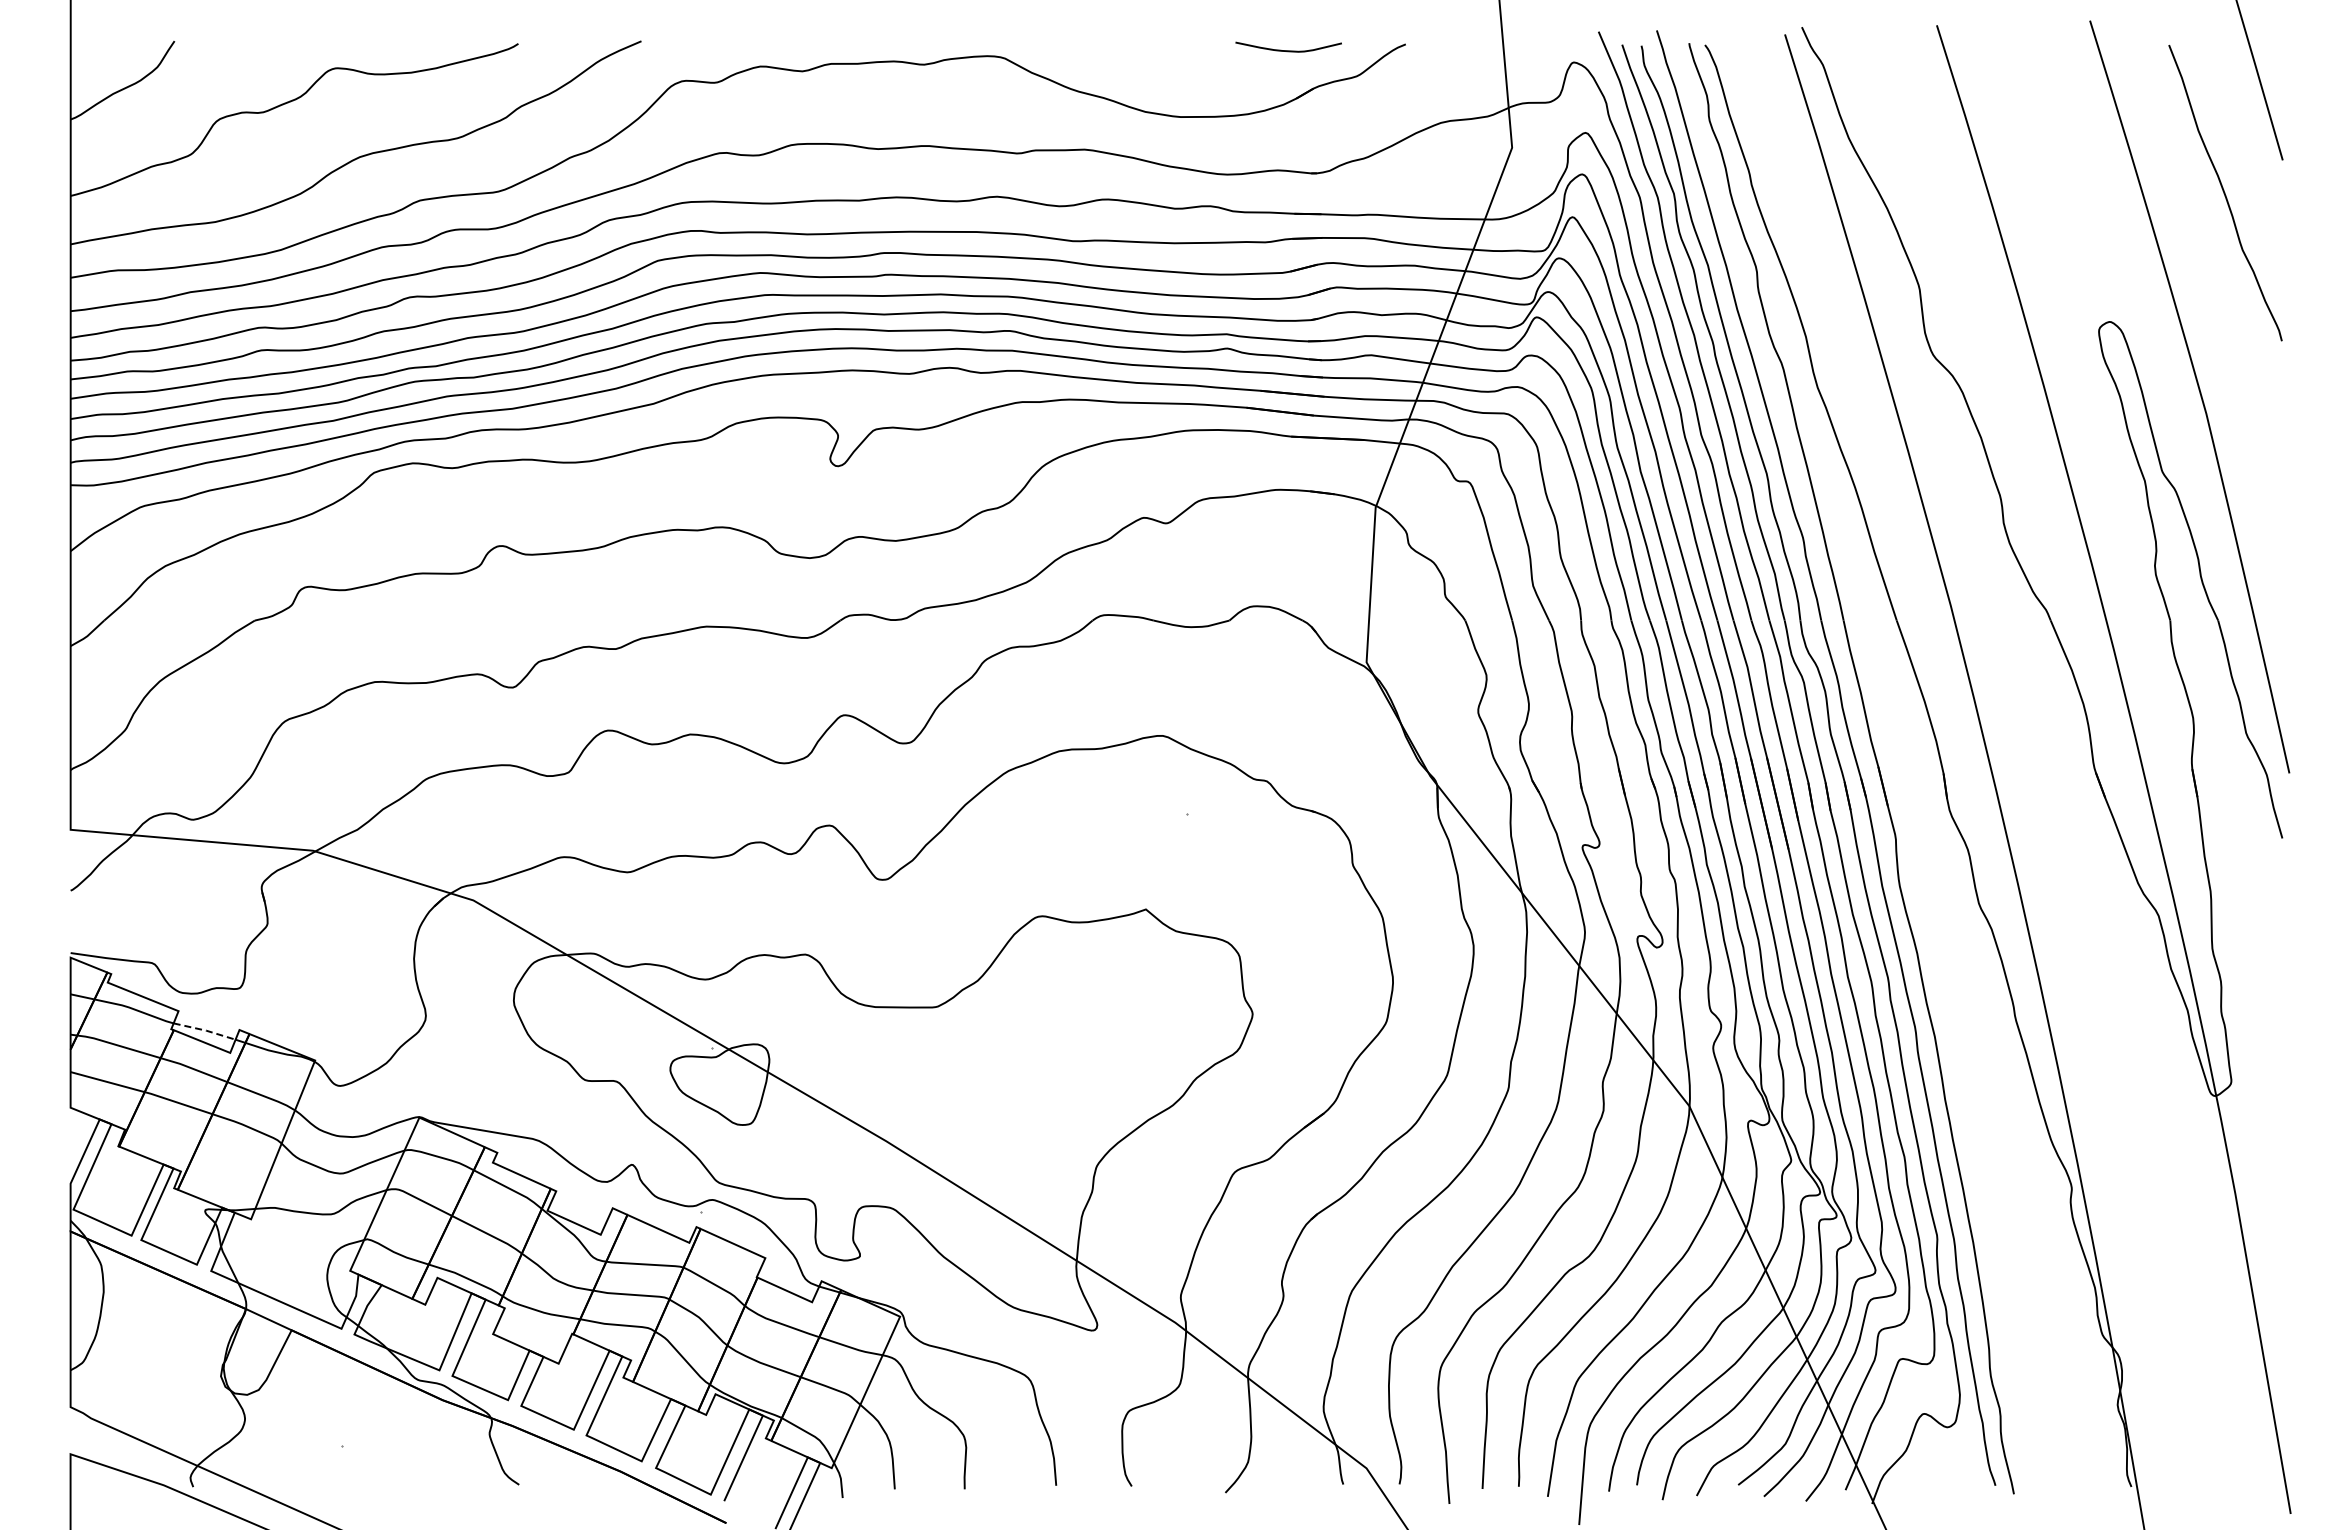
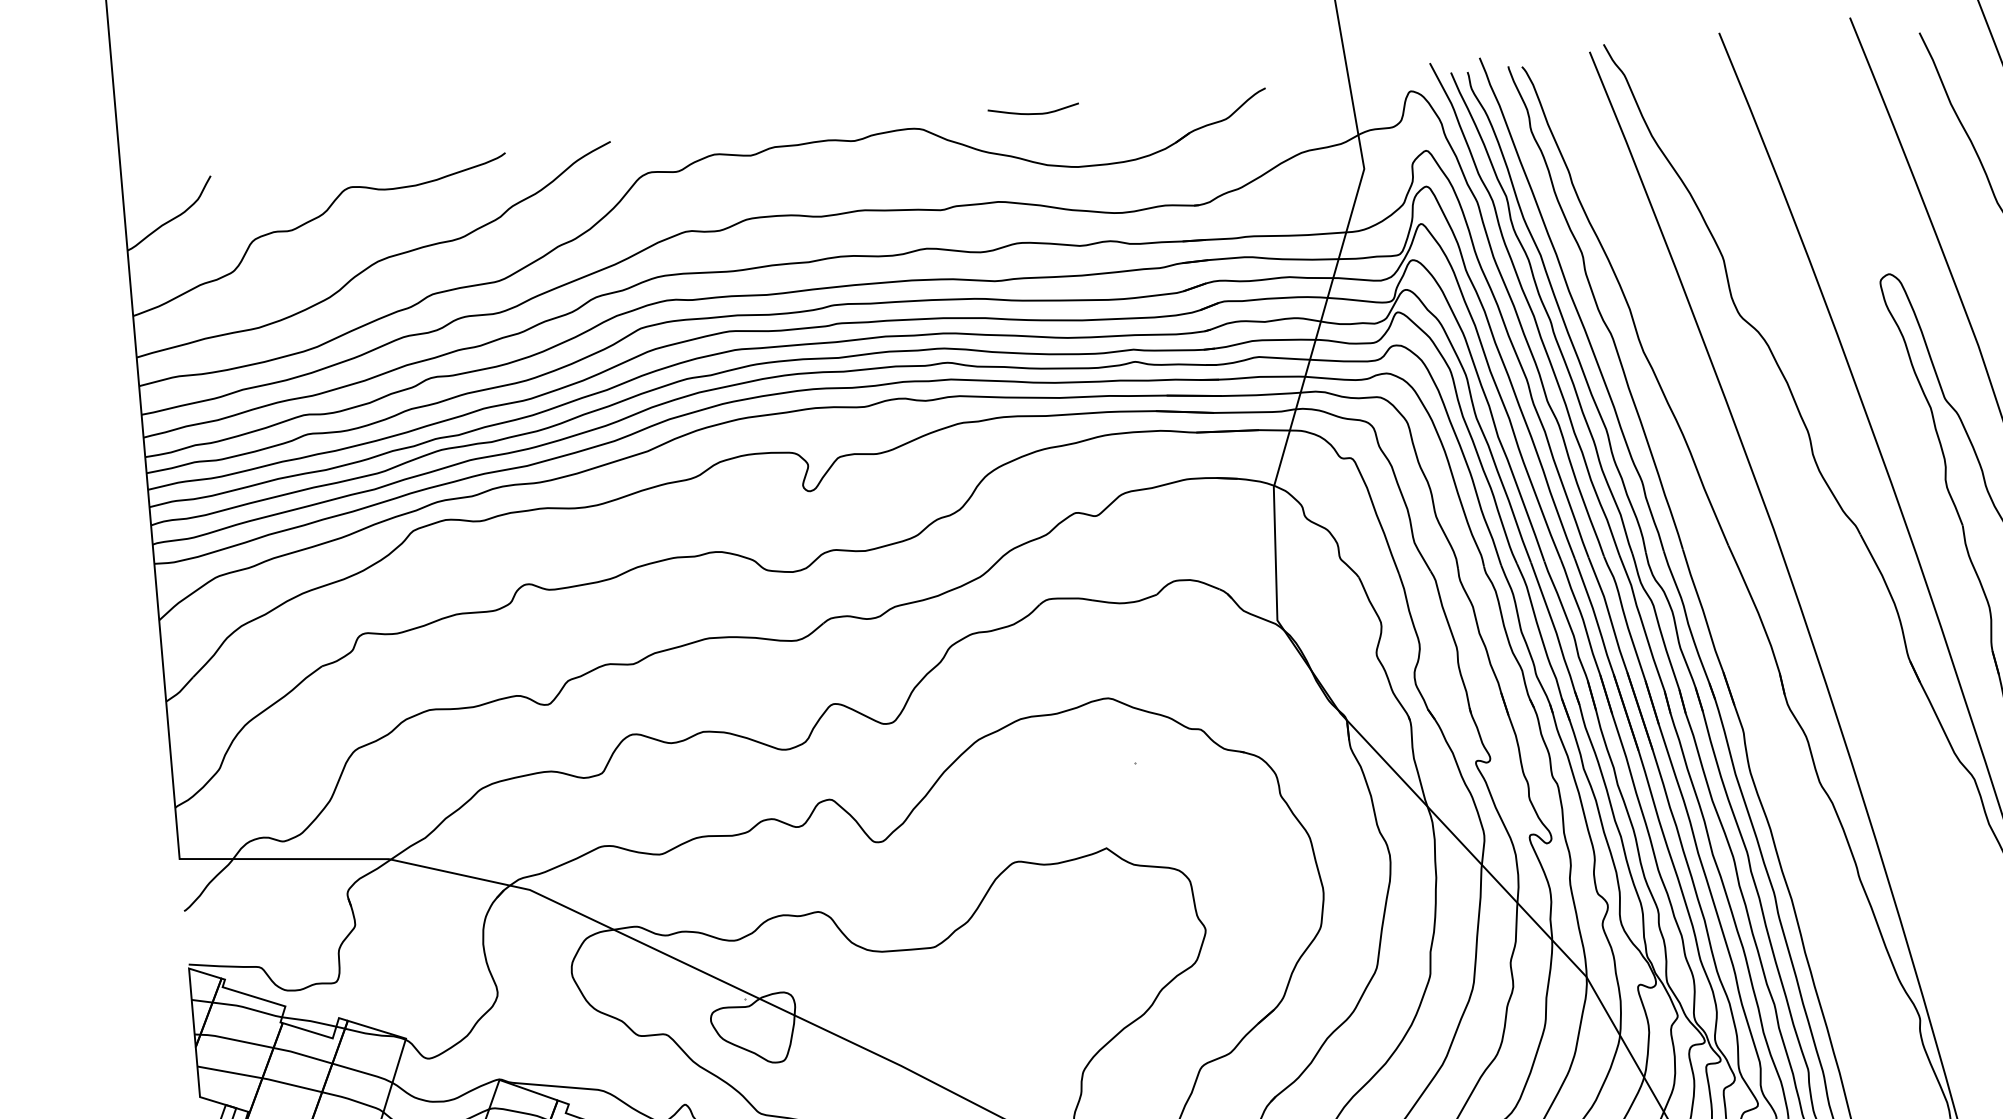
curve: (1288, 50) -> (1033, 113), moved
line: (205, 1030) -> (309, 1021), dashed -> solid

